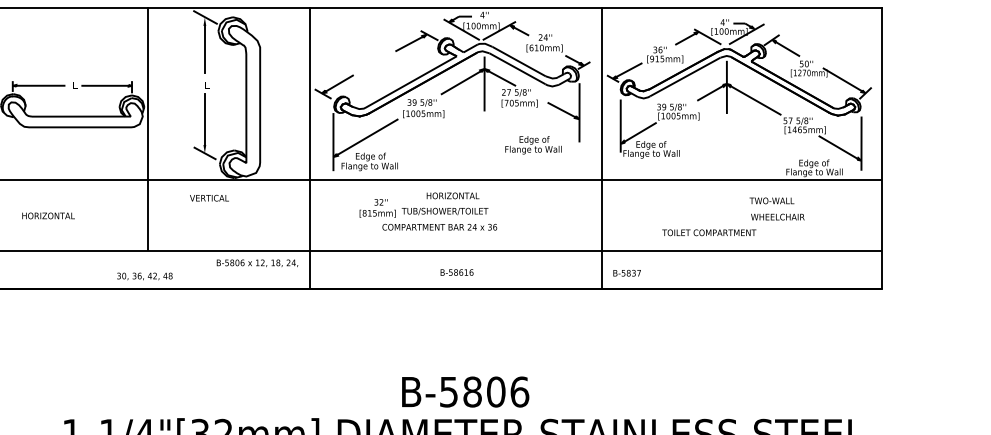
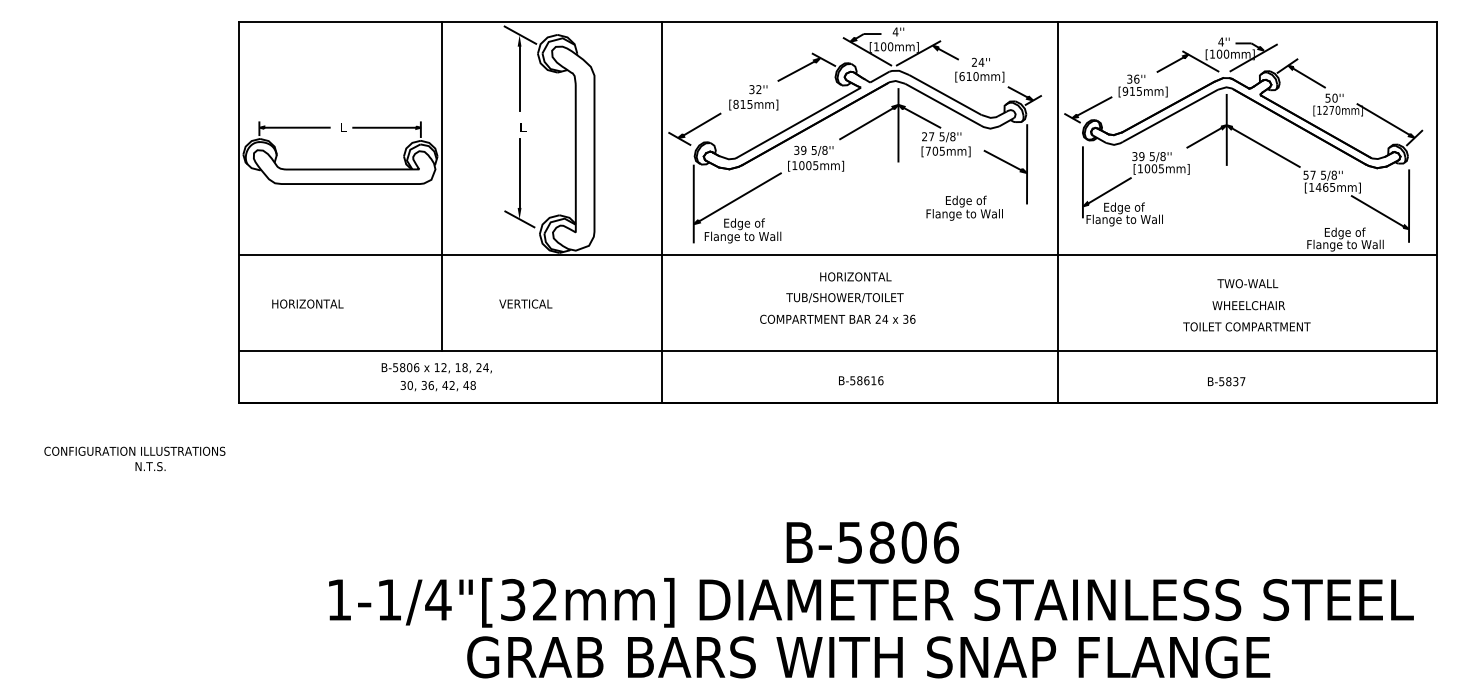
text: (209, 197) -> (525, 303), moved
text: (771, 200) -> (1247, 283), moved
text: (377, 208) -> (753, 97), moved
text: (777, 217) -> (1248, 305), moved
text: (709, 232) -> (1246, 326), moved
text: (257, 263) -> (436, 368), moved
text: (627, 273) -> (1226, 381), moved

